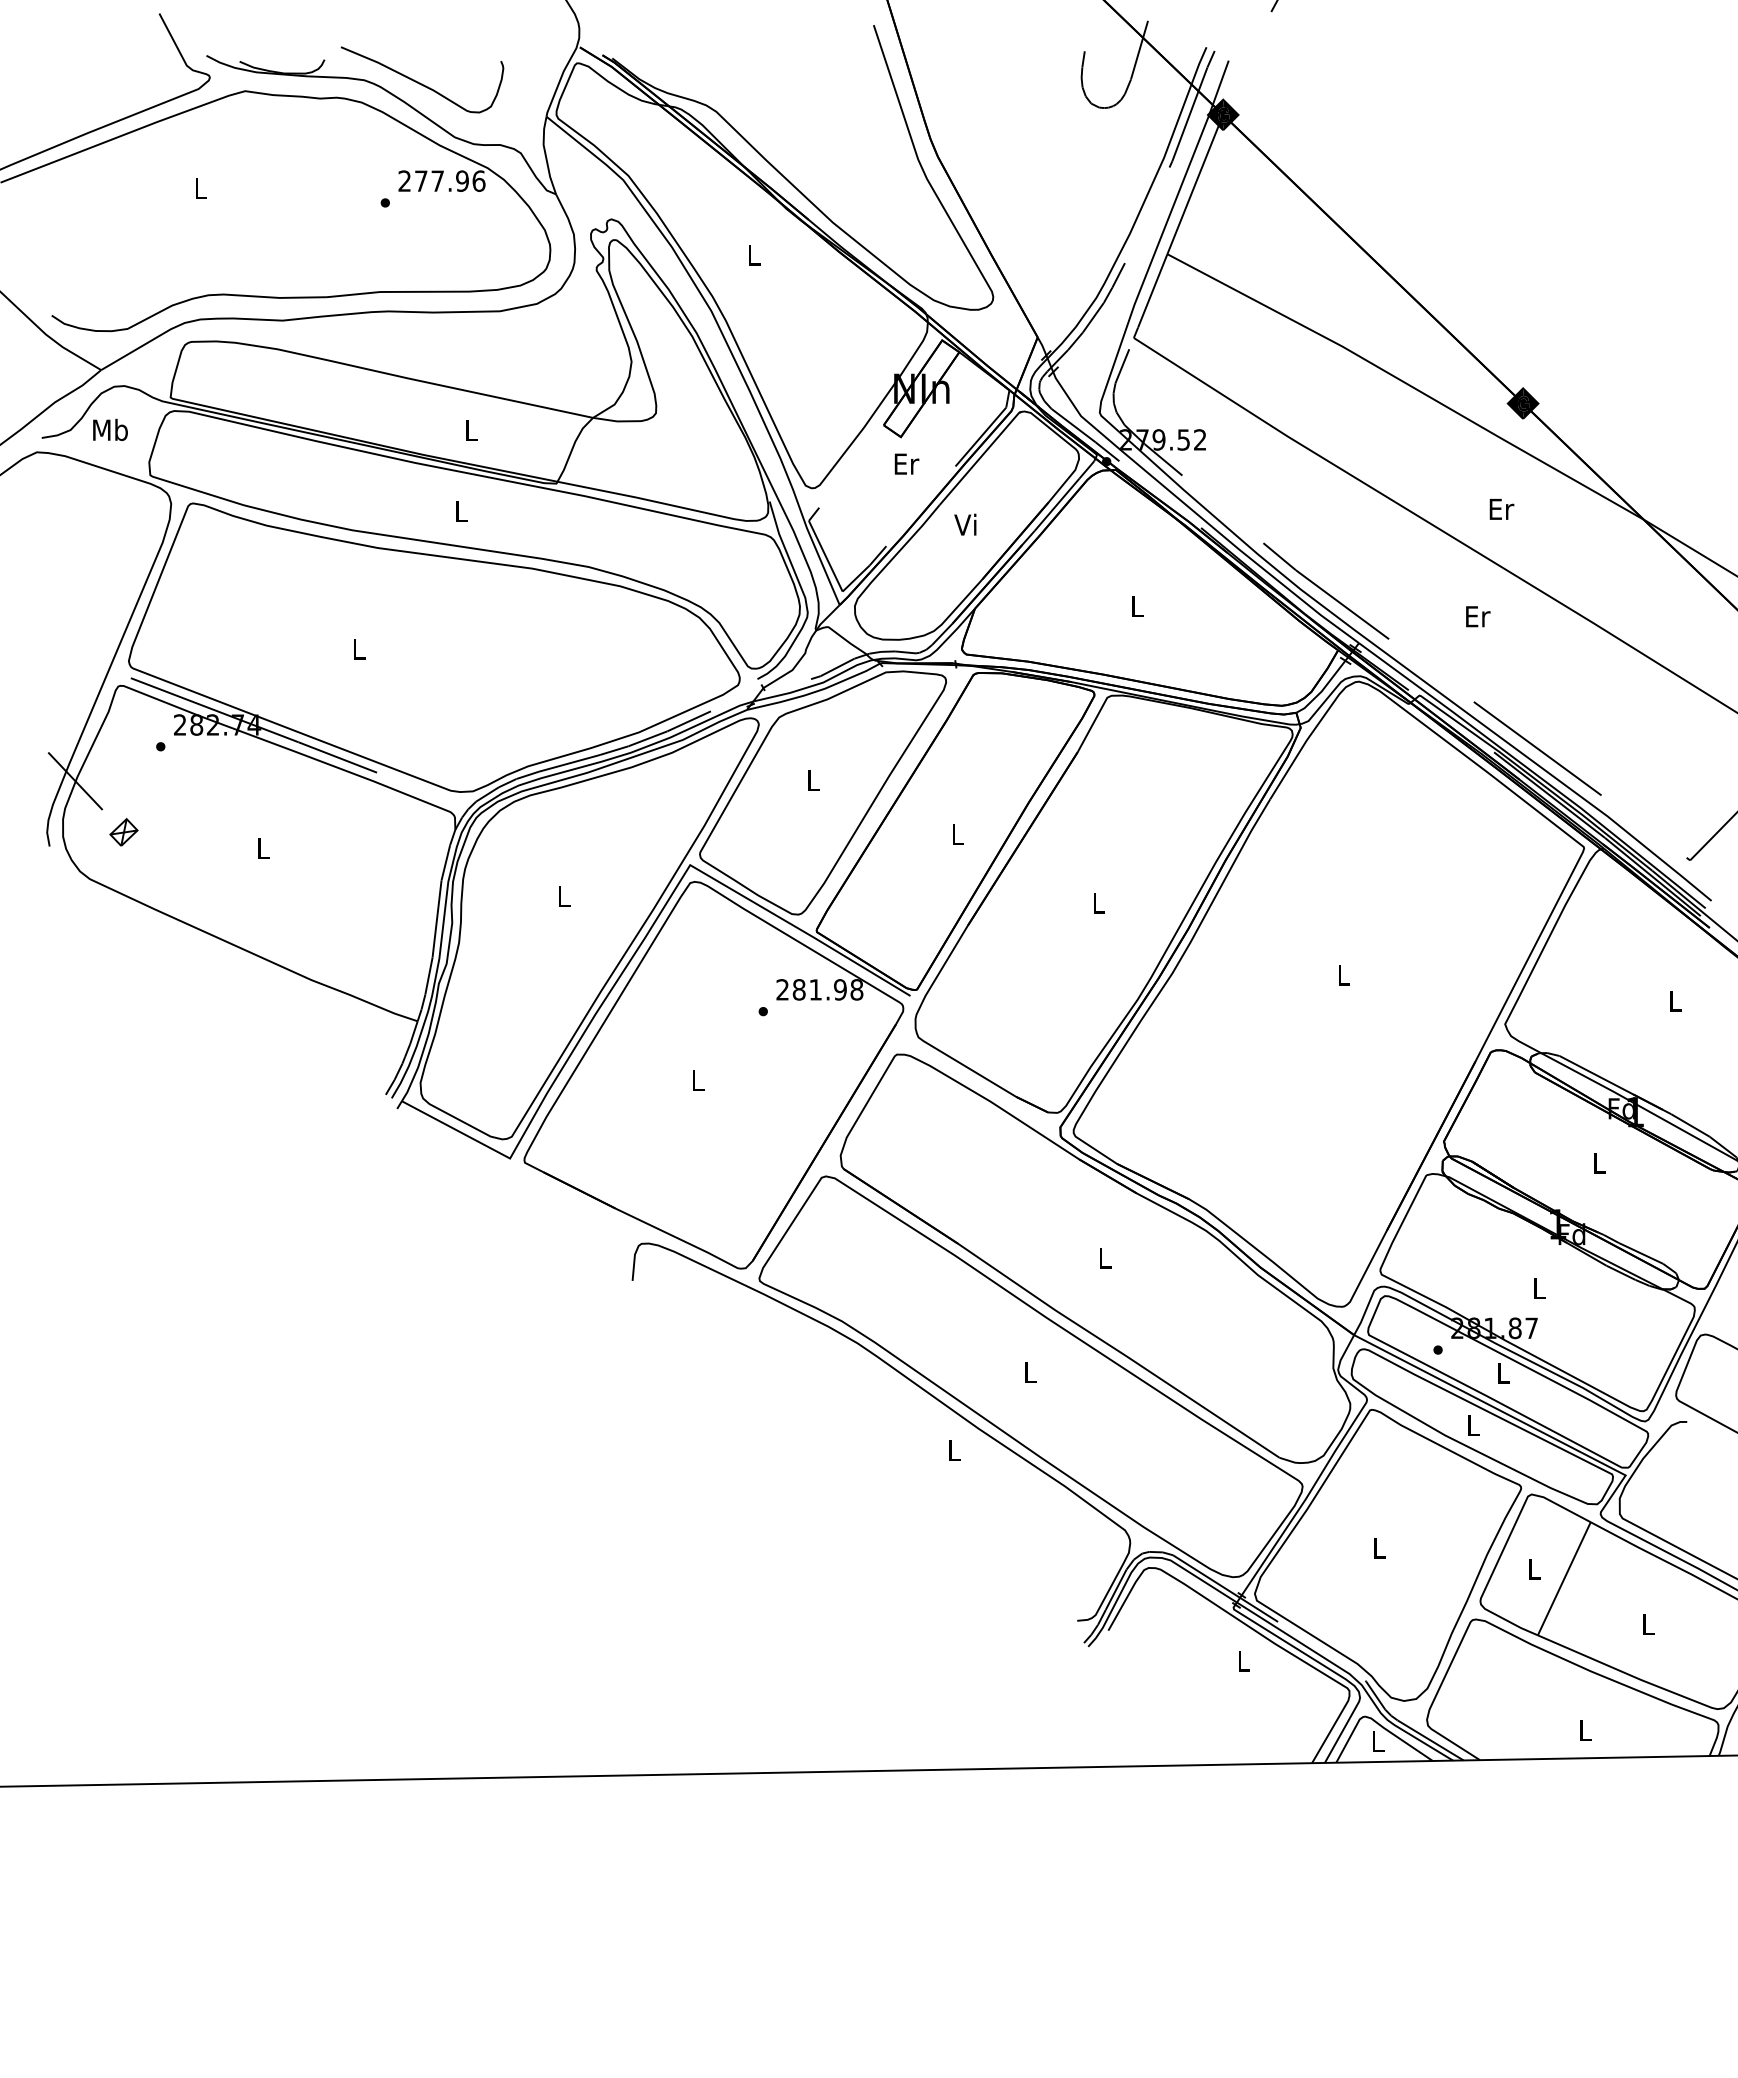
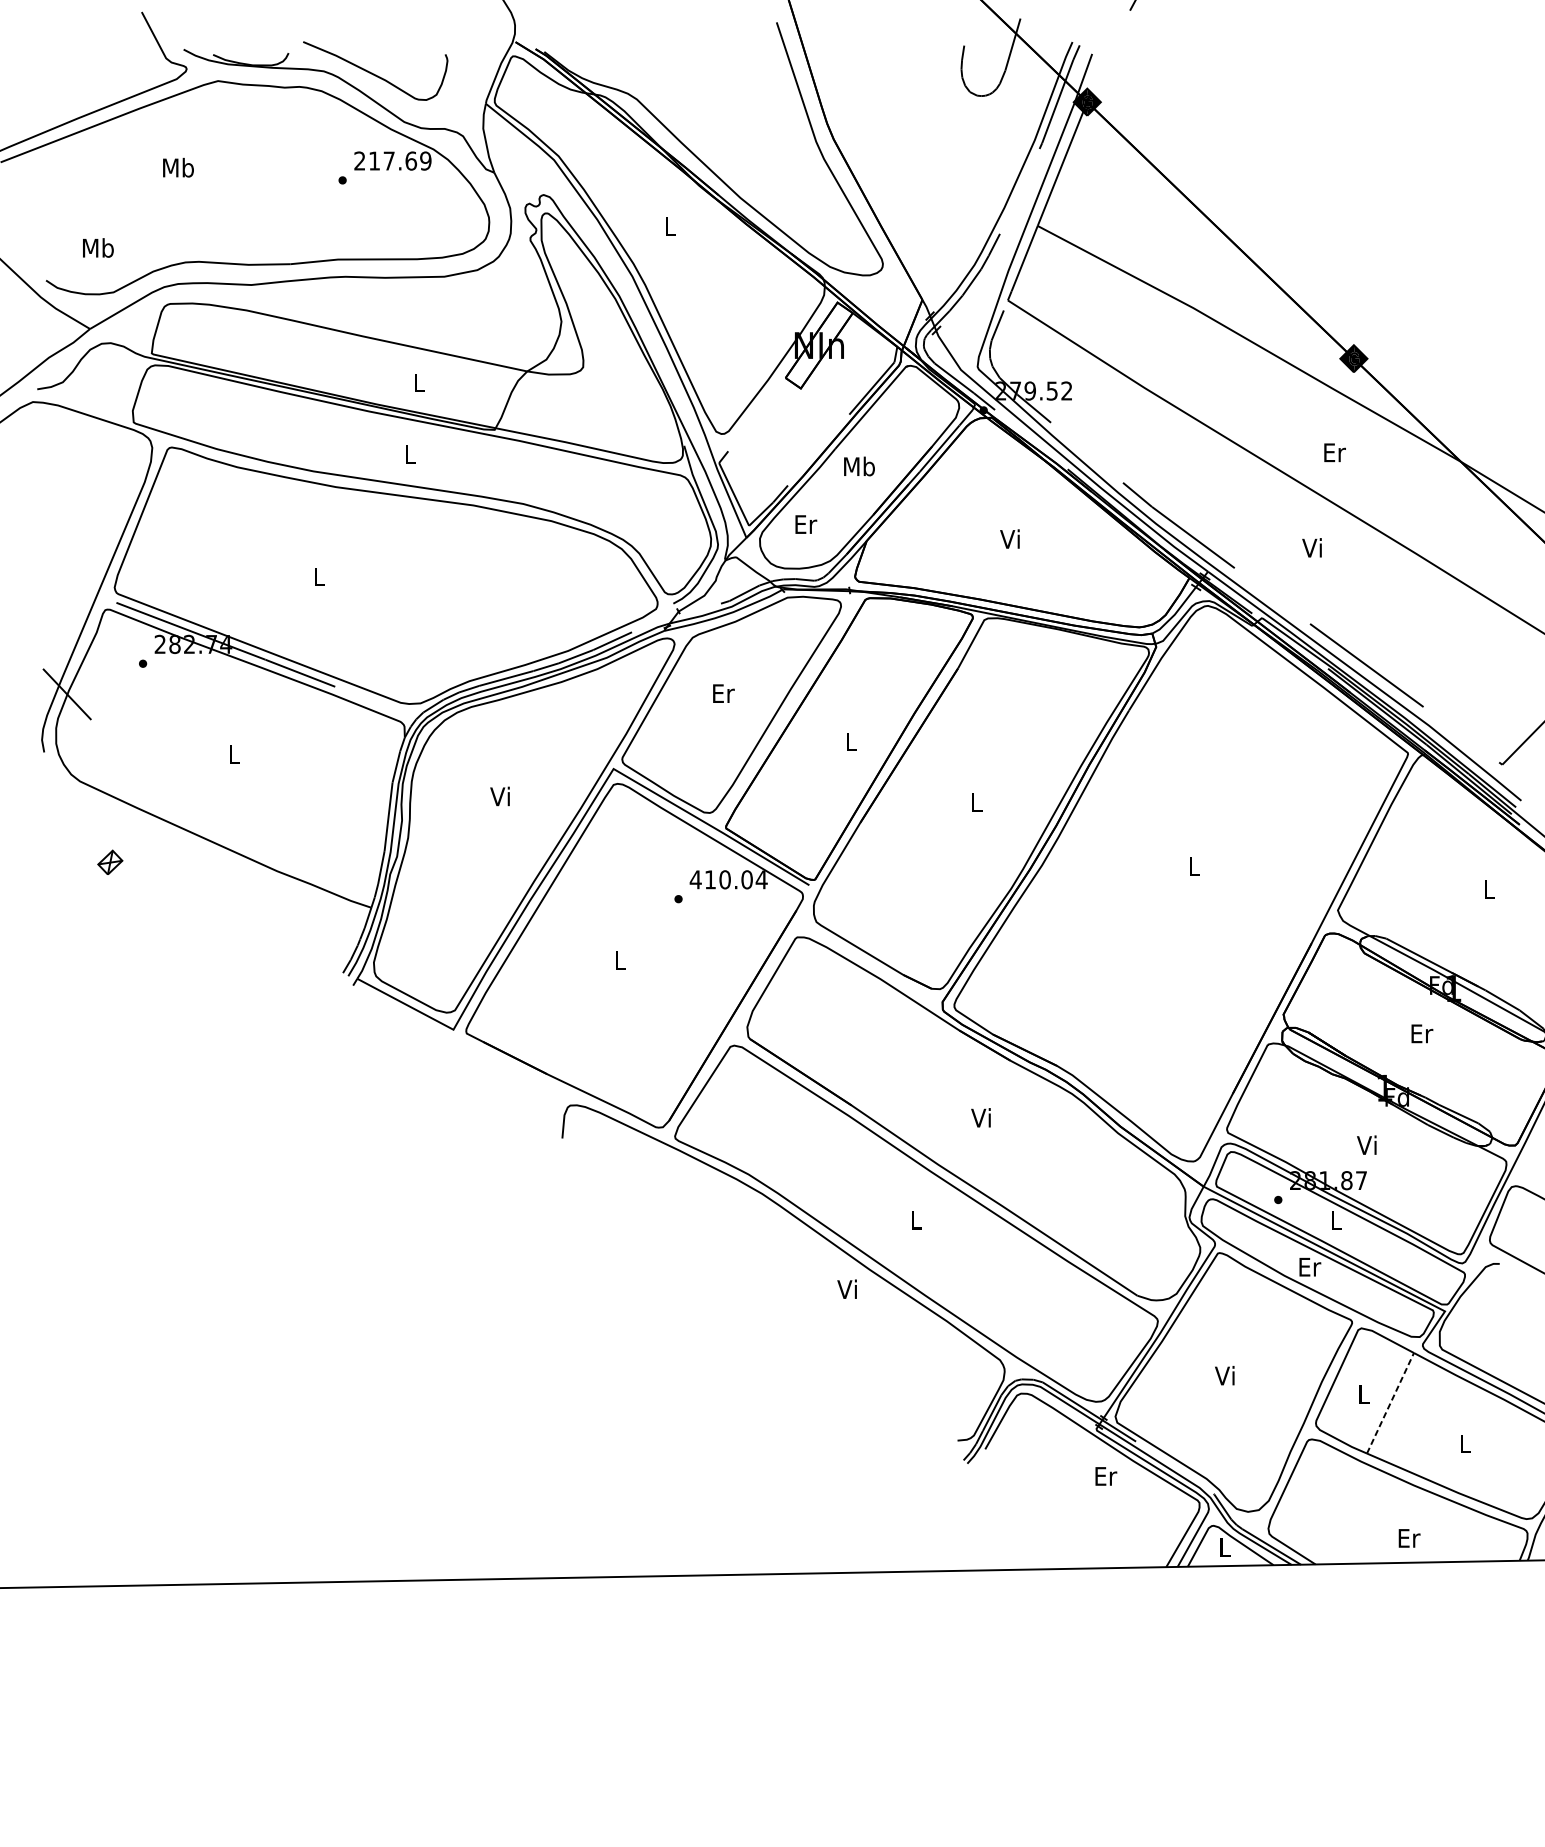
text: (450, 180) -> (400, 160), 277.96 -> 217.69
text: (200, 188) -> (178, 167), L -> Mb
text: (110, 429) -> (98, 247), moved
text: (906, 463) -> (805, 523), moved
text: (966, 524) -> (859, 466), Vi -> Mb
text: (1136, 606) -> (1010, 539), L -> Vi
text: (1477, 616) -> (1313, 547), Er -> Vi
text: (814, 780) -> (724, 693), L -> Er
part: (123, 832) -> (109, 862), moved
text: (562, 895) -> (500, 795), L -> Vi
text: (819, 989) -> (728, 879), 281.98 -> 410.04
text: (1600, 1162) -> (1422, 1033), L -> Er
text: (1103, 1257) -> (980, 1117), L -> Vi
text: (1537, 1288) -> (1366, 1145), L -> Vi
text: (1474, 1425) -> (1310, 1267), L -> Er
text: (952, 1450) -> (846, 1289), L -> Vi
text: (1377, 1547) -> (1224, 1375), L -> Vi
line: (1564, 1578) -> (1390, 1403), solid -> dashed
text: (1244, 1660) -> (1106, 1475), L -> Er
text: (1585, 1730) -> (1409, 1538), L -> Er

